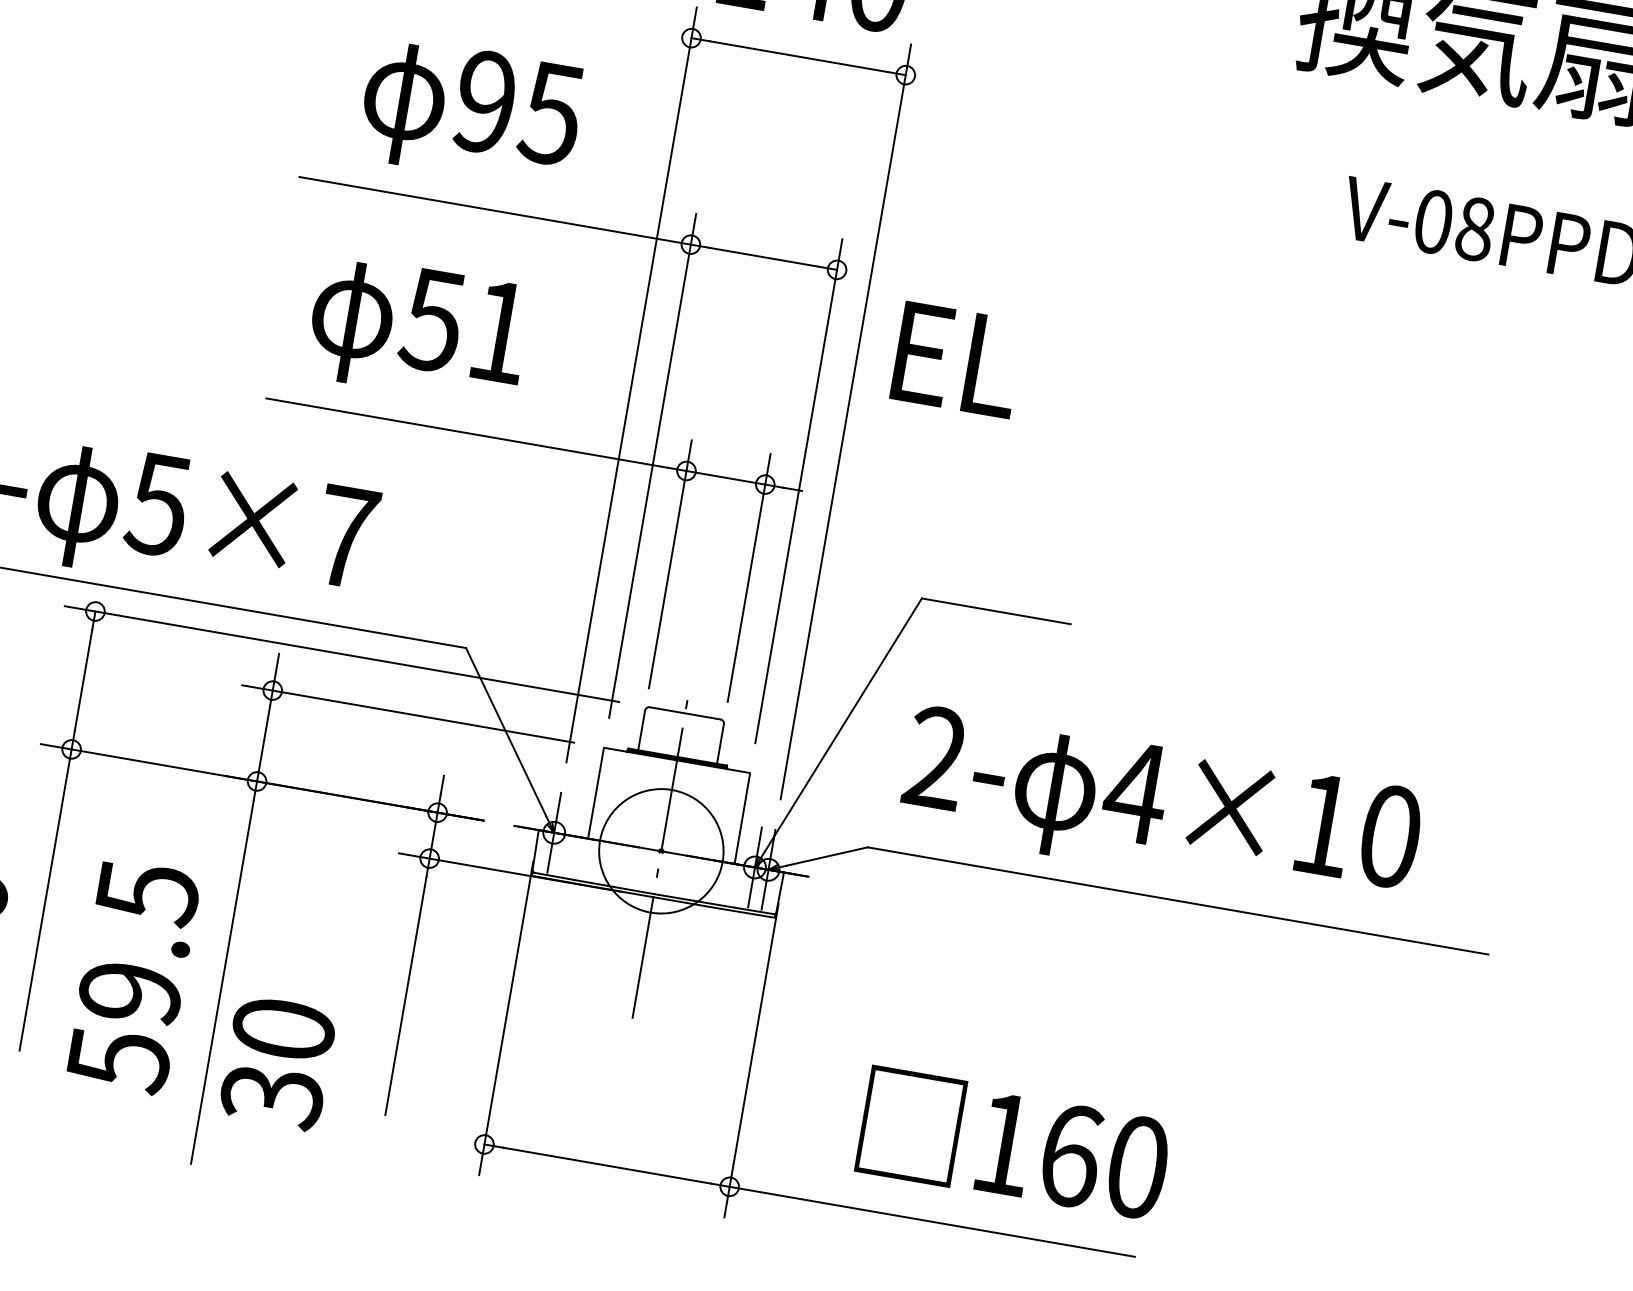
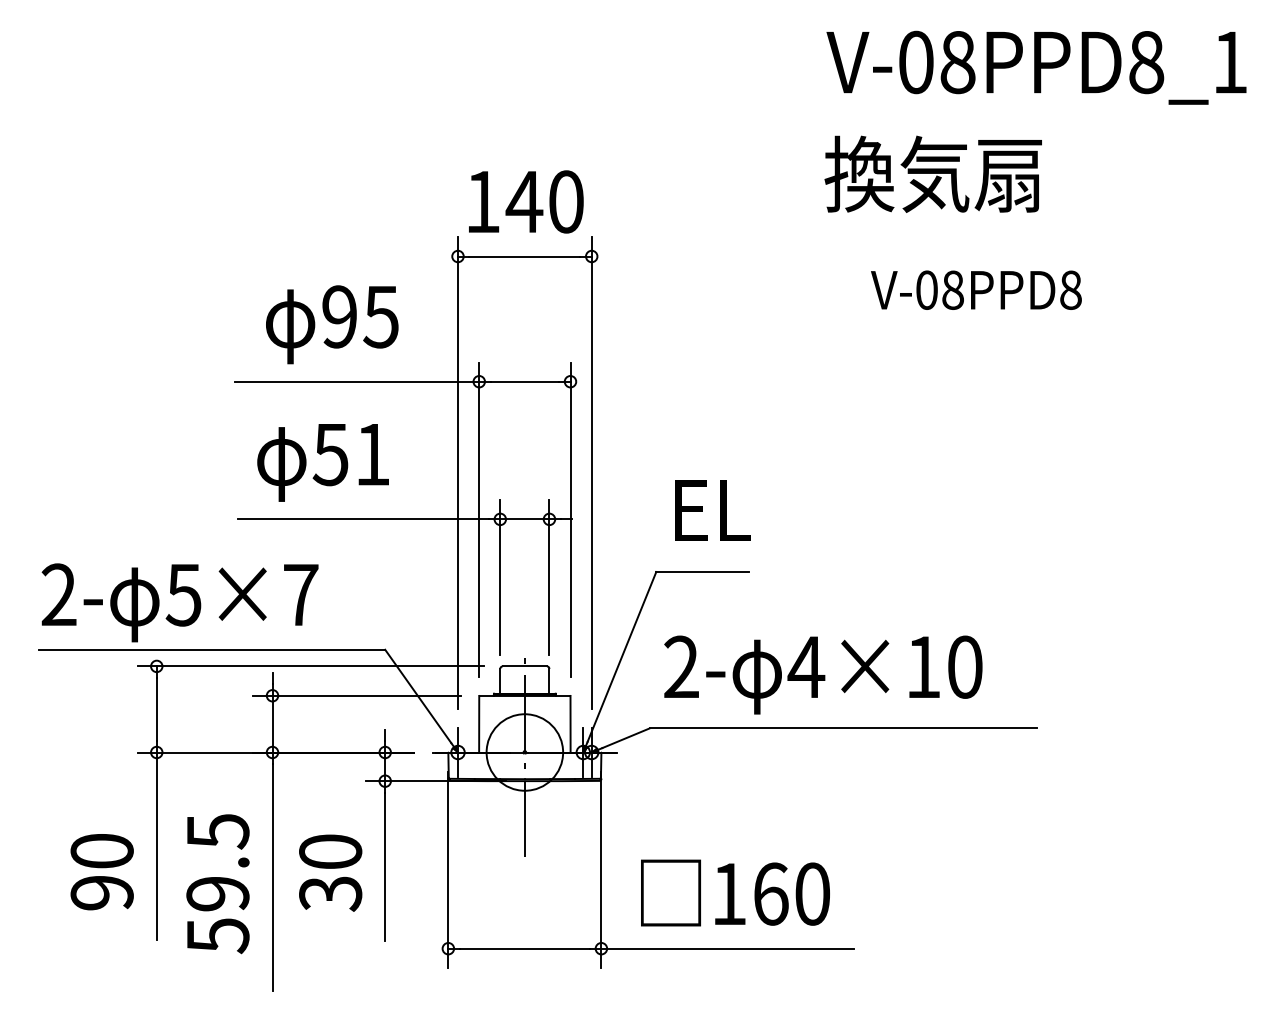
text: (956, 359) -> (712, 510), moved
text: (277, 1062) -> (330, 872), moved
text: (1014, 1143) -> (735, 892), moved

